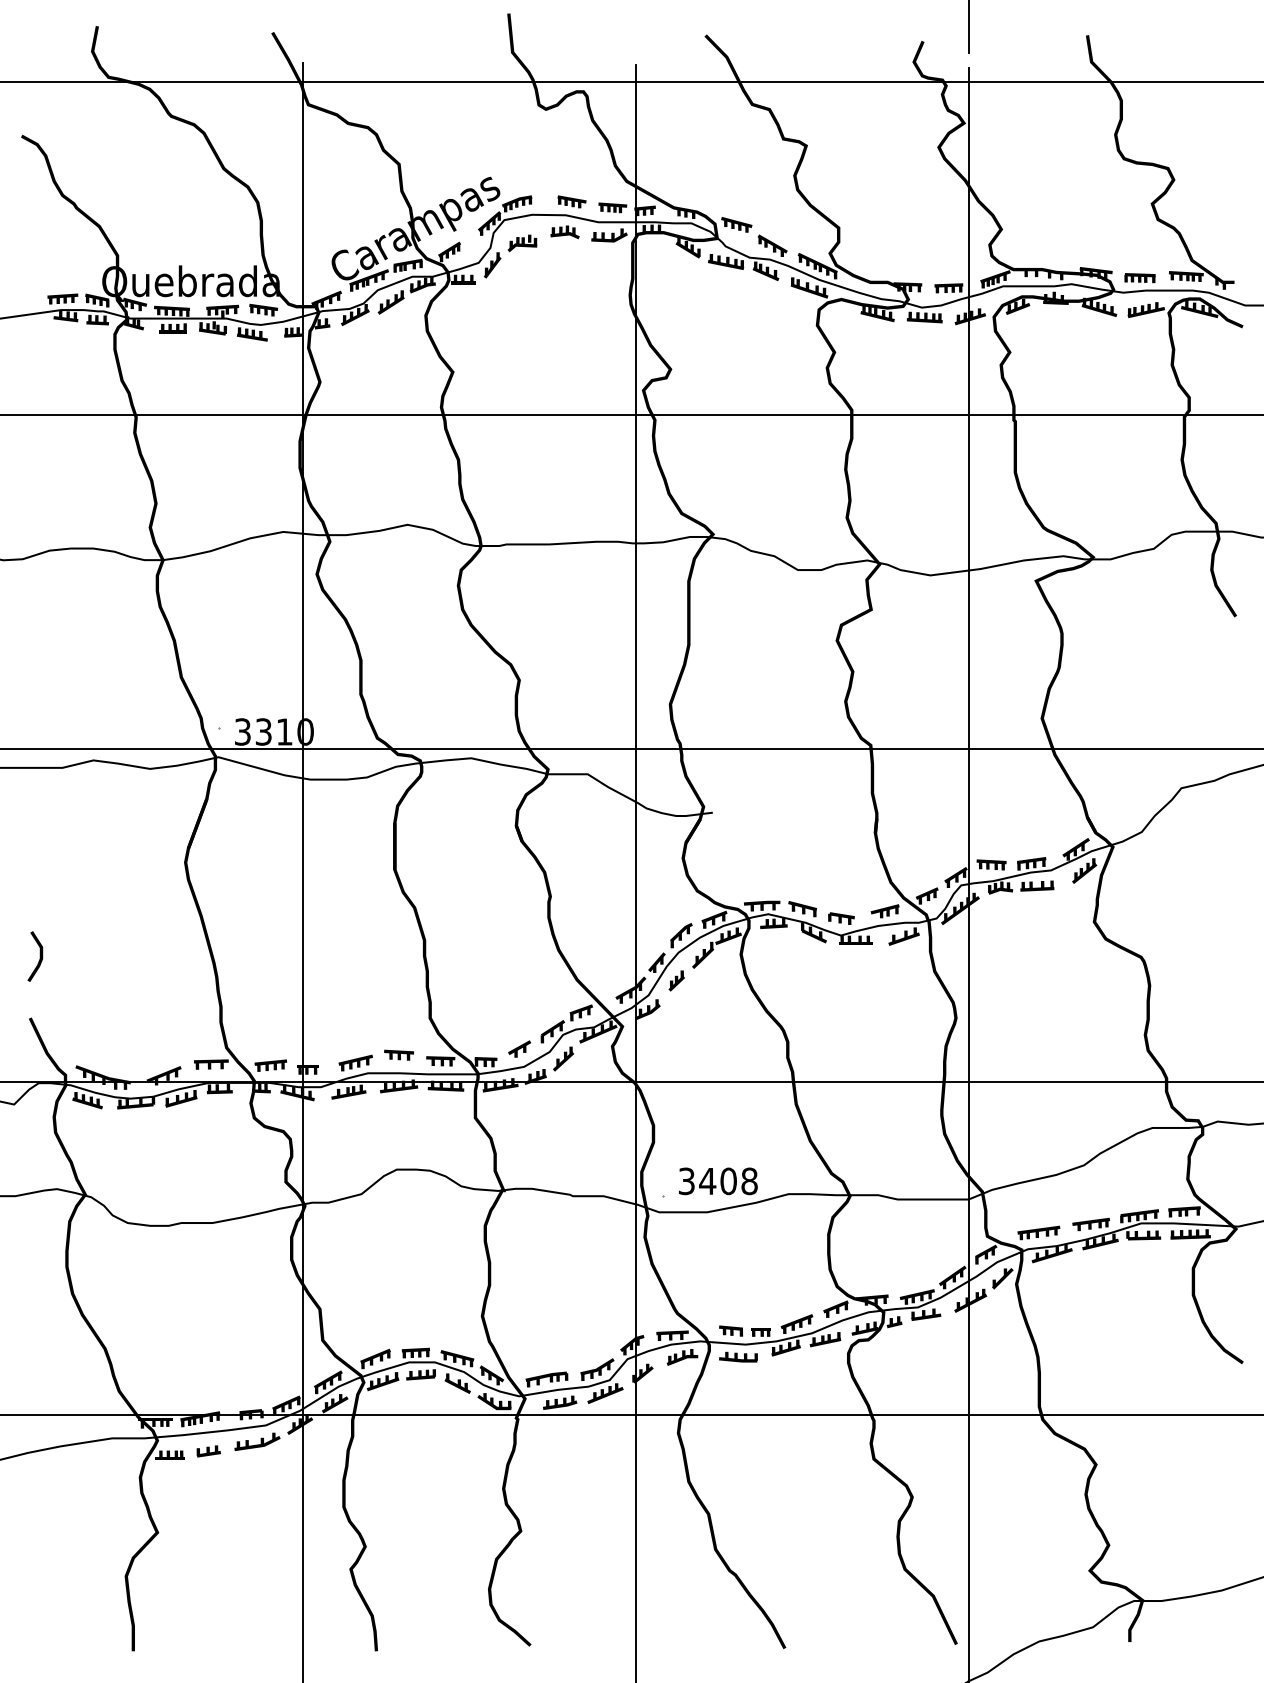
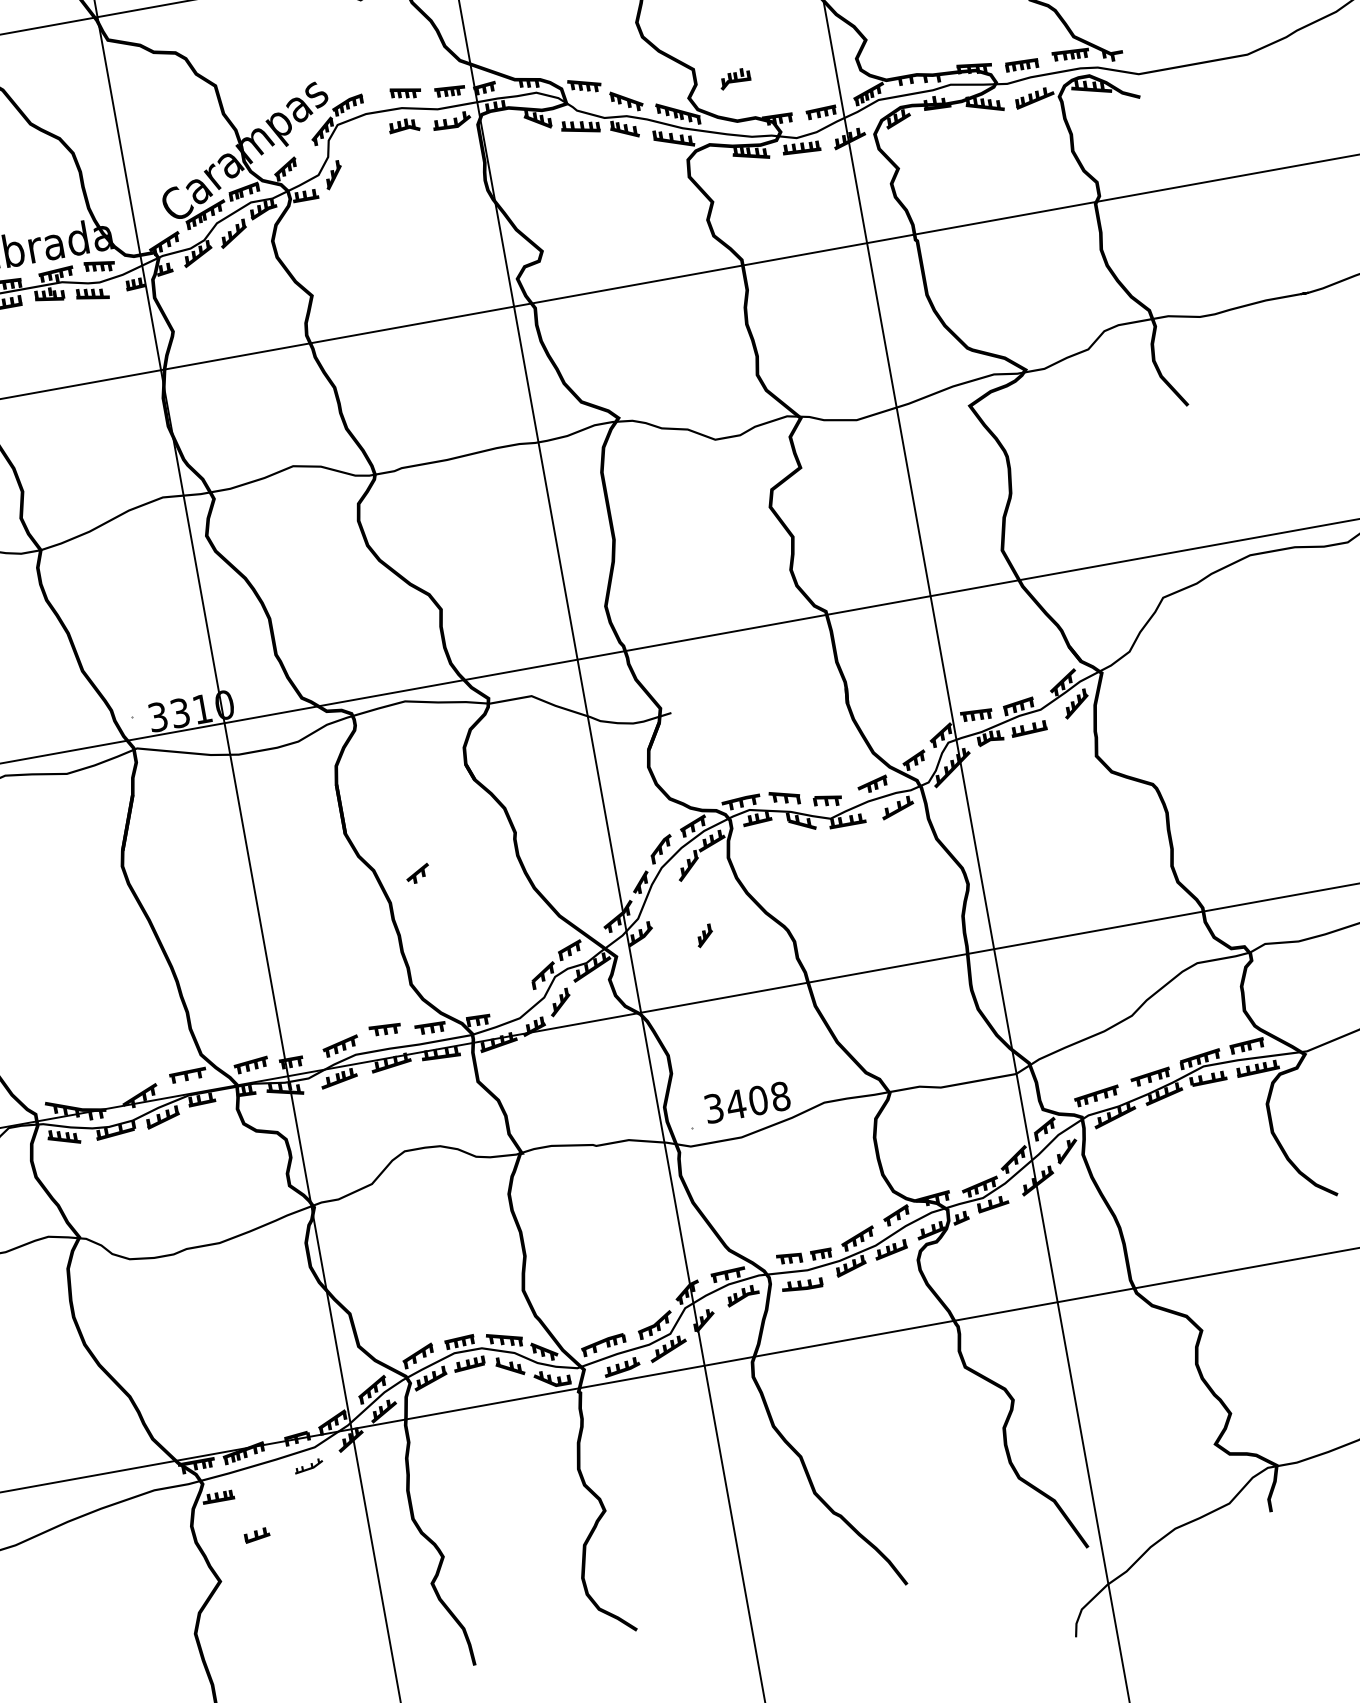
part: (522, 243) -> (735, 79), moved
part: (676, 980) -> (704, 935), moved
part: (519, 1048) -> (417, 873), moved
part: (257, 1441) -> (308, 1465), size x0.6
part: (208, 1451) -> (256, 1535), moved

